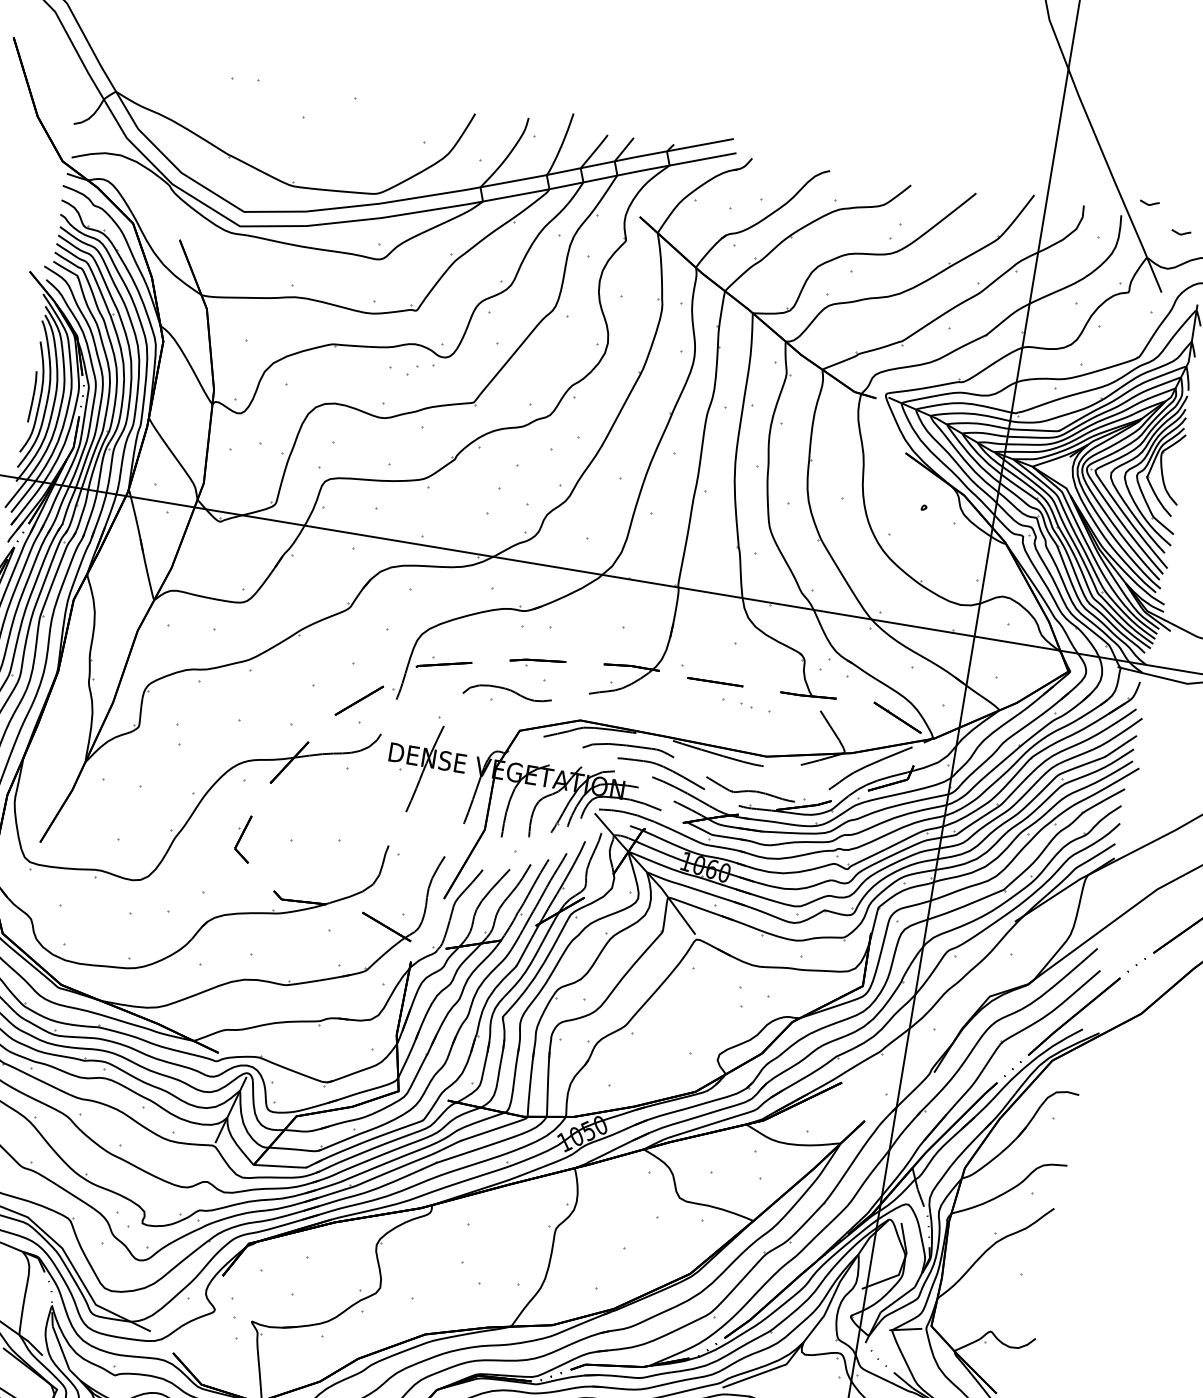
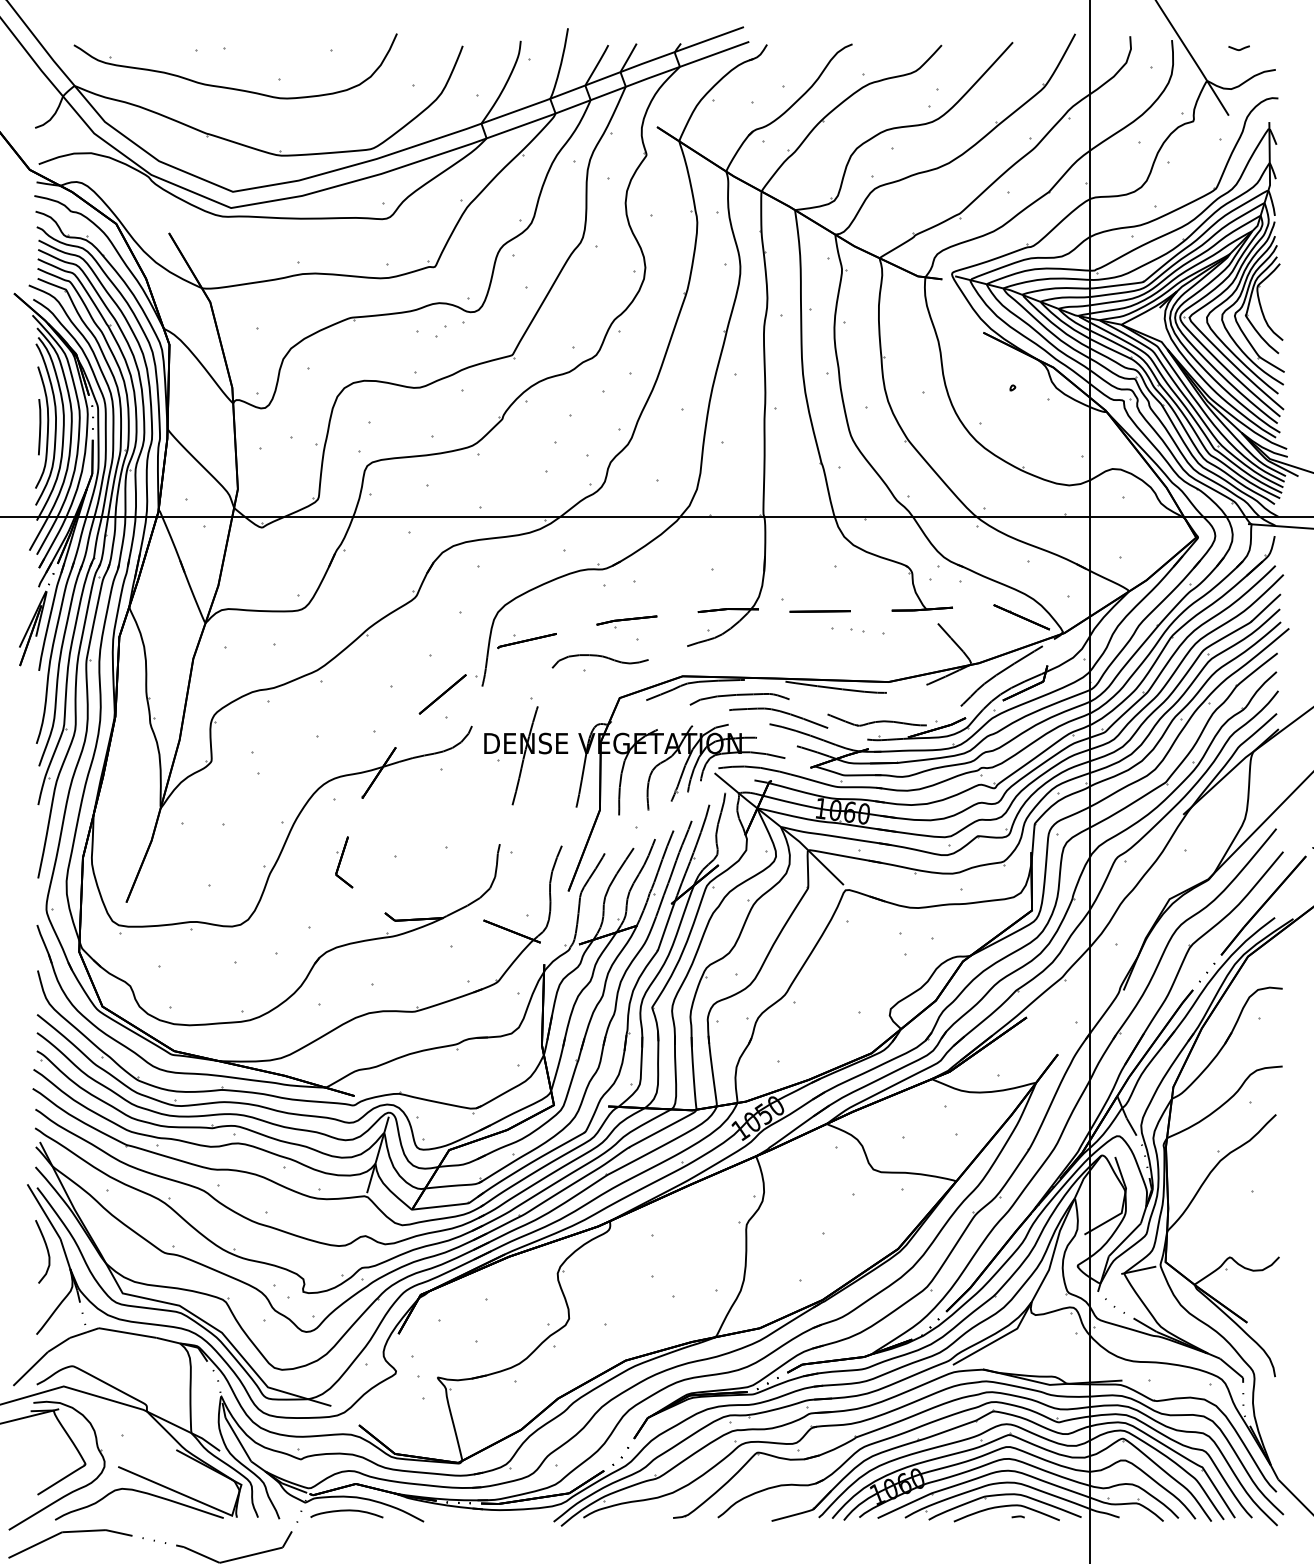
part: (259, 116) -> (232, 87), added
curve: (1148, 204) -> (1199, 23), removed

